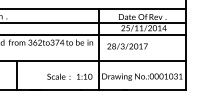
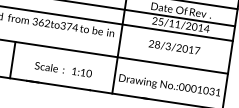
text: (127, 46) -> (174, 47), moved
text: (69, 76) -> (63, 69), moved

